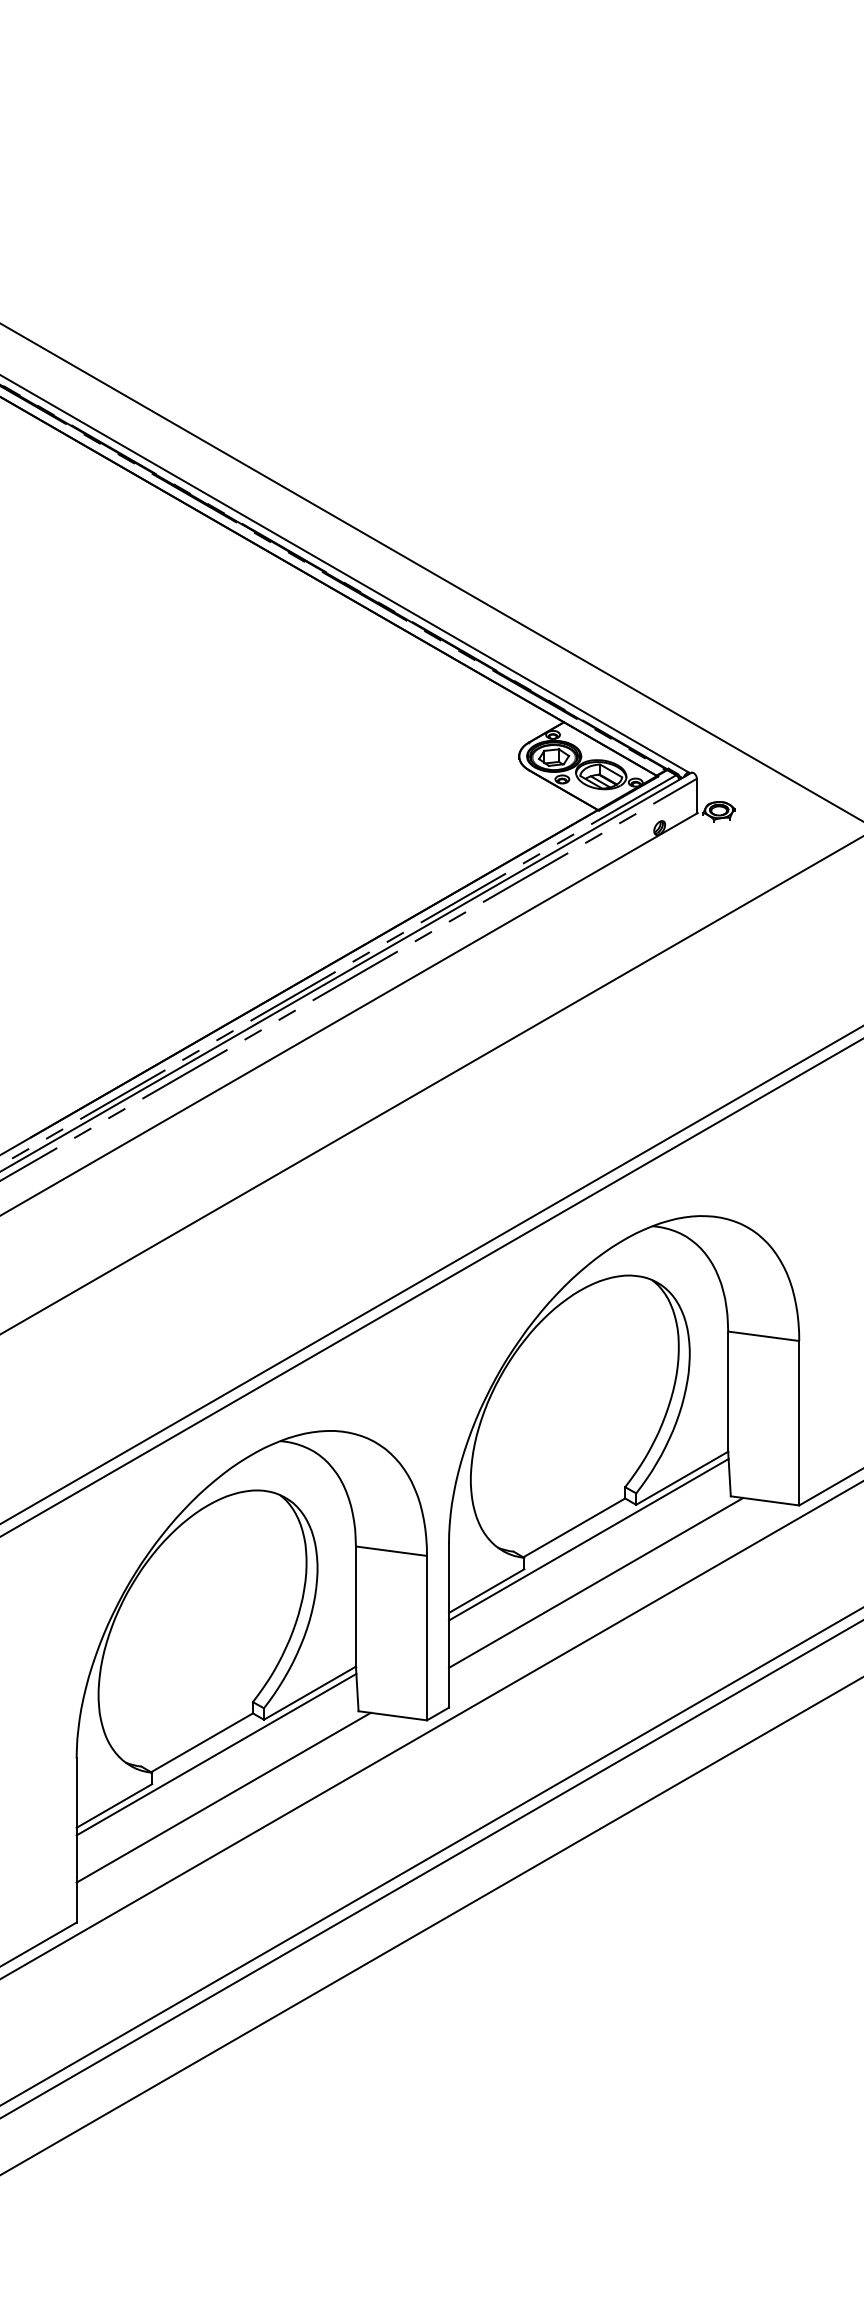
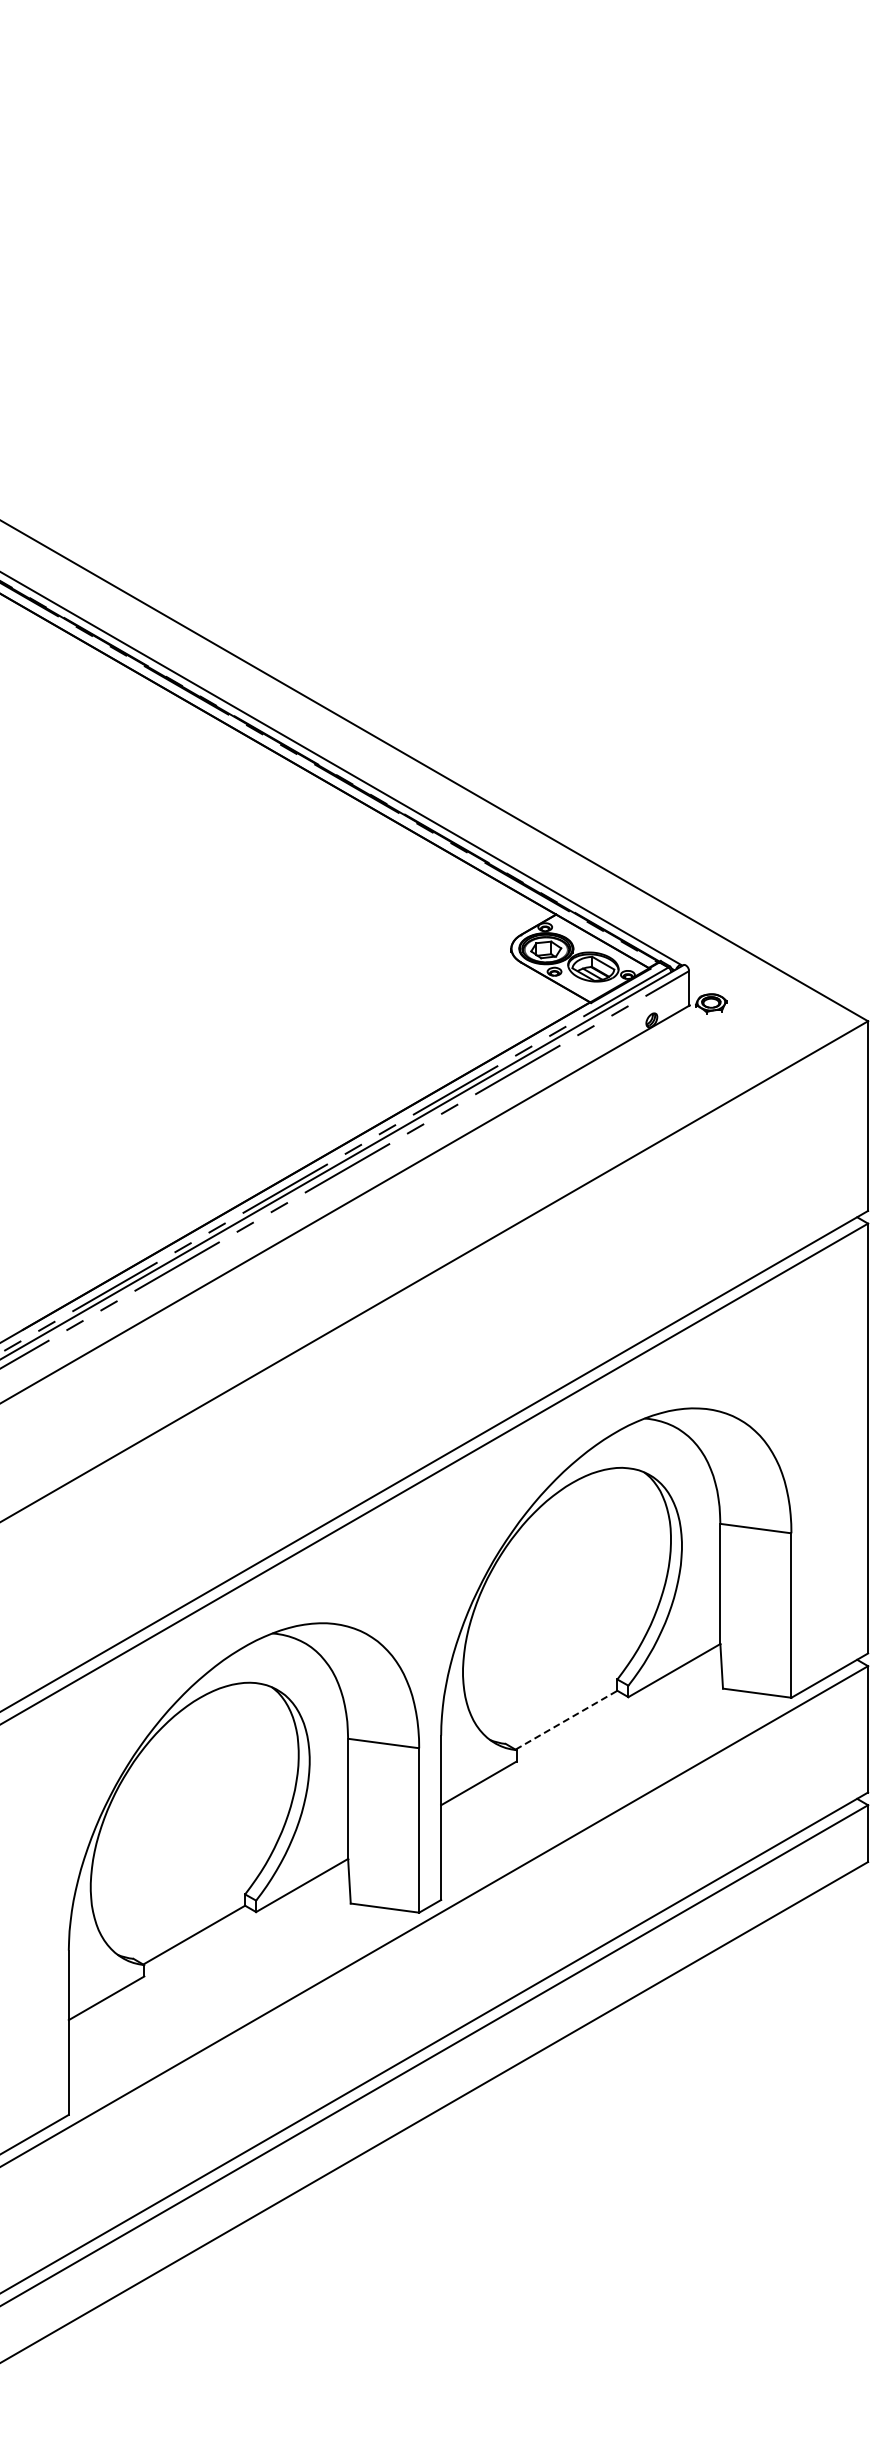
line: (574, 1528) -> (566, 1720), solid -> dashed
line: (588, 1539) -> (580, 1731), removed
line: (596, 1583) -> (588, 1775), removed
line: (216, 1754) -> (208, 1946), removed
line: (223, 1797) -> (215, 1989), removed

